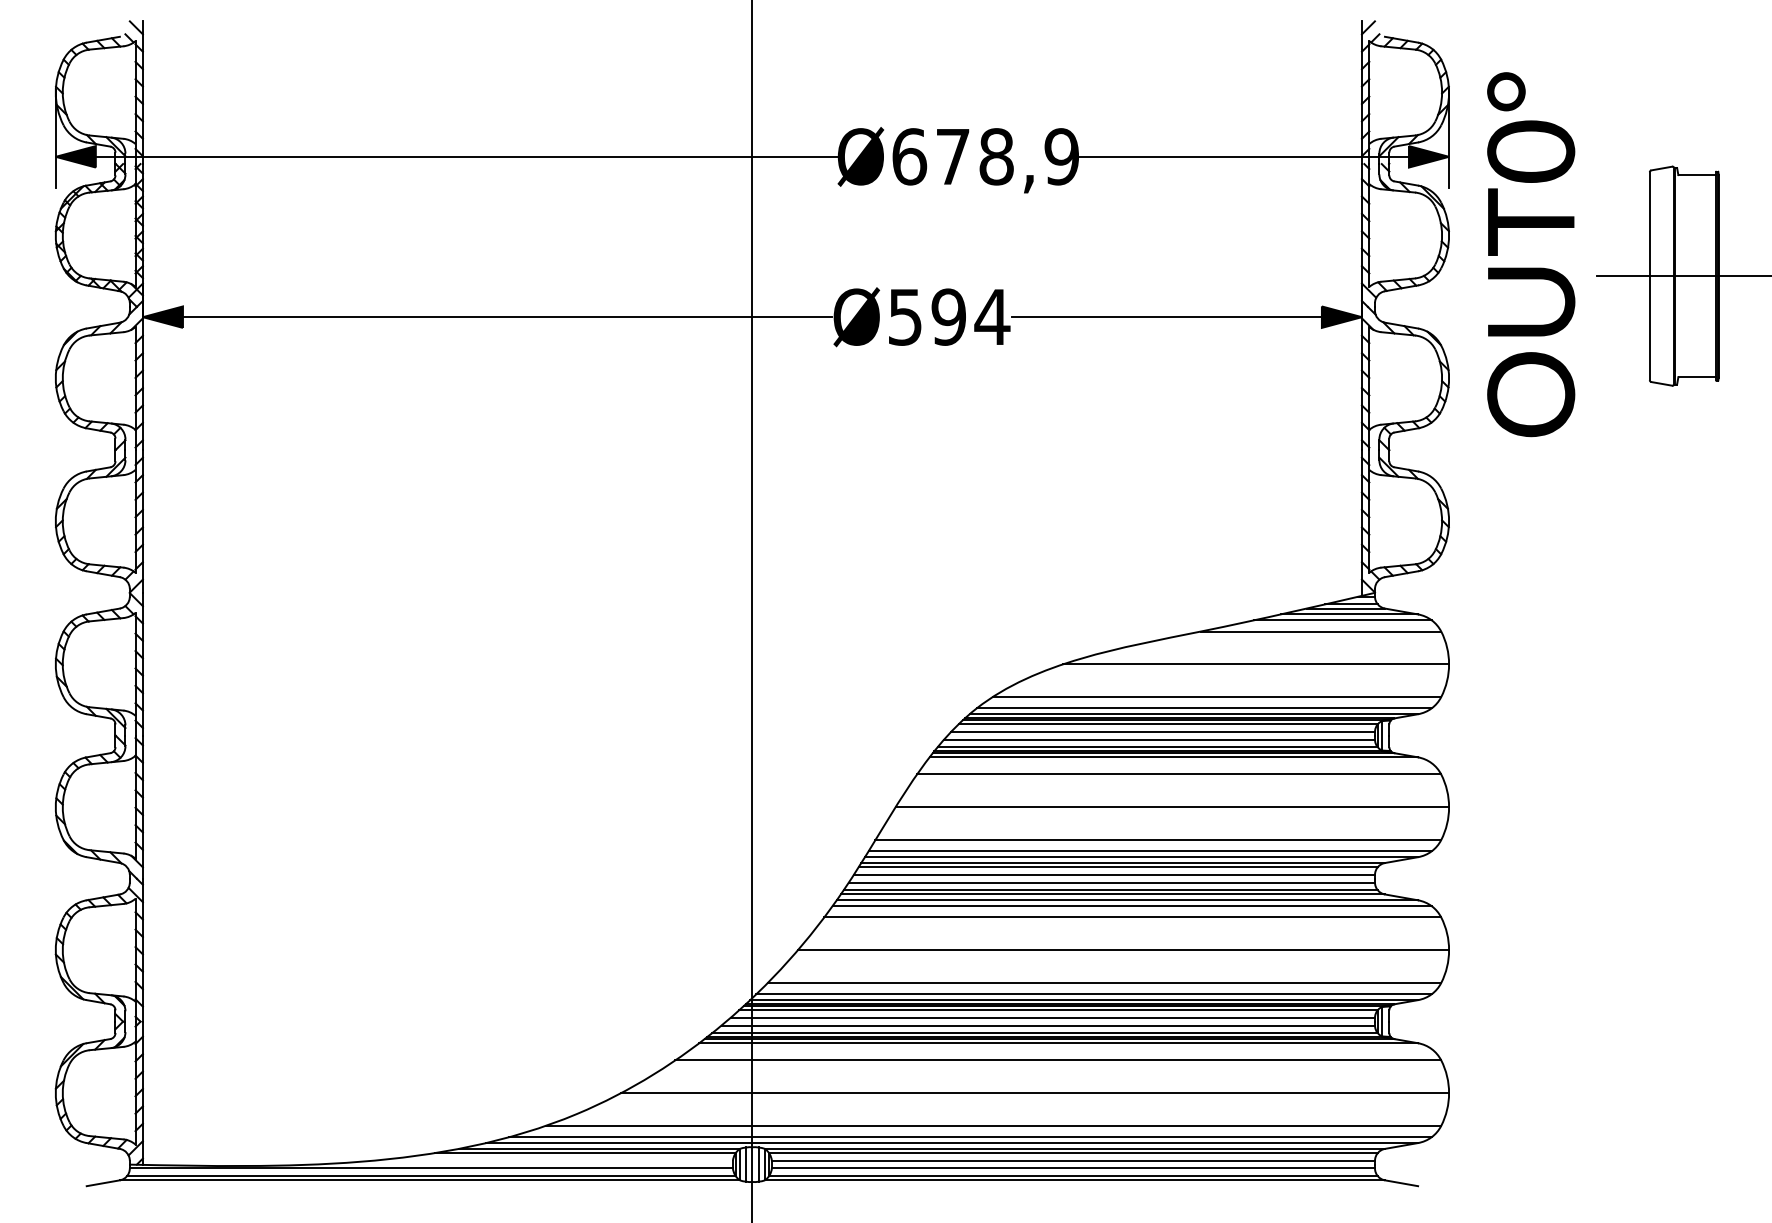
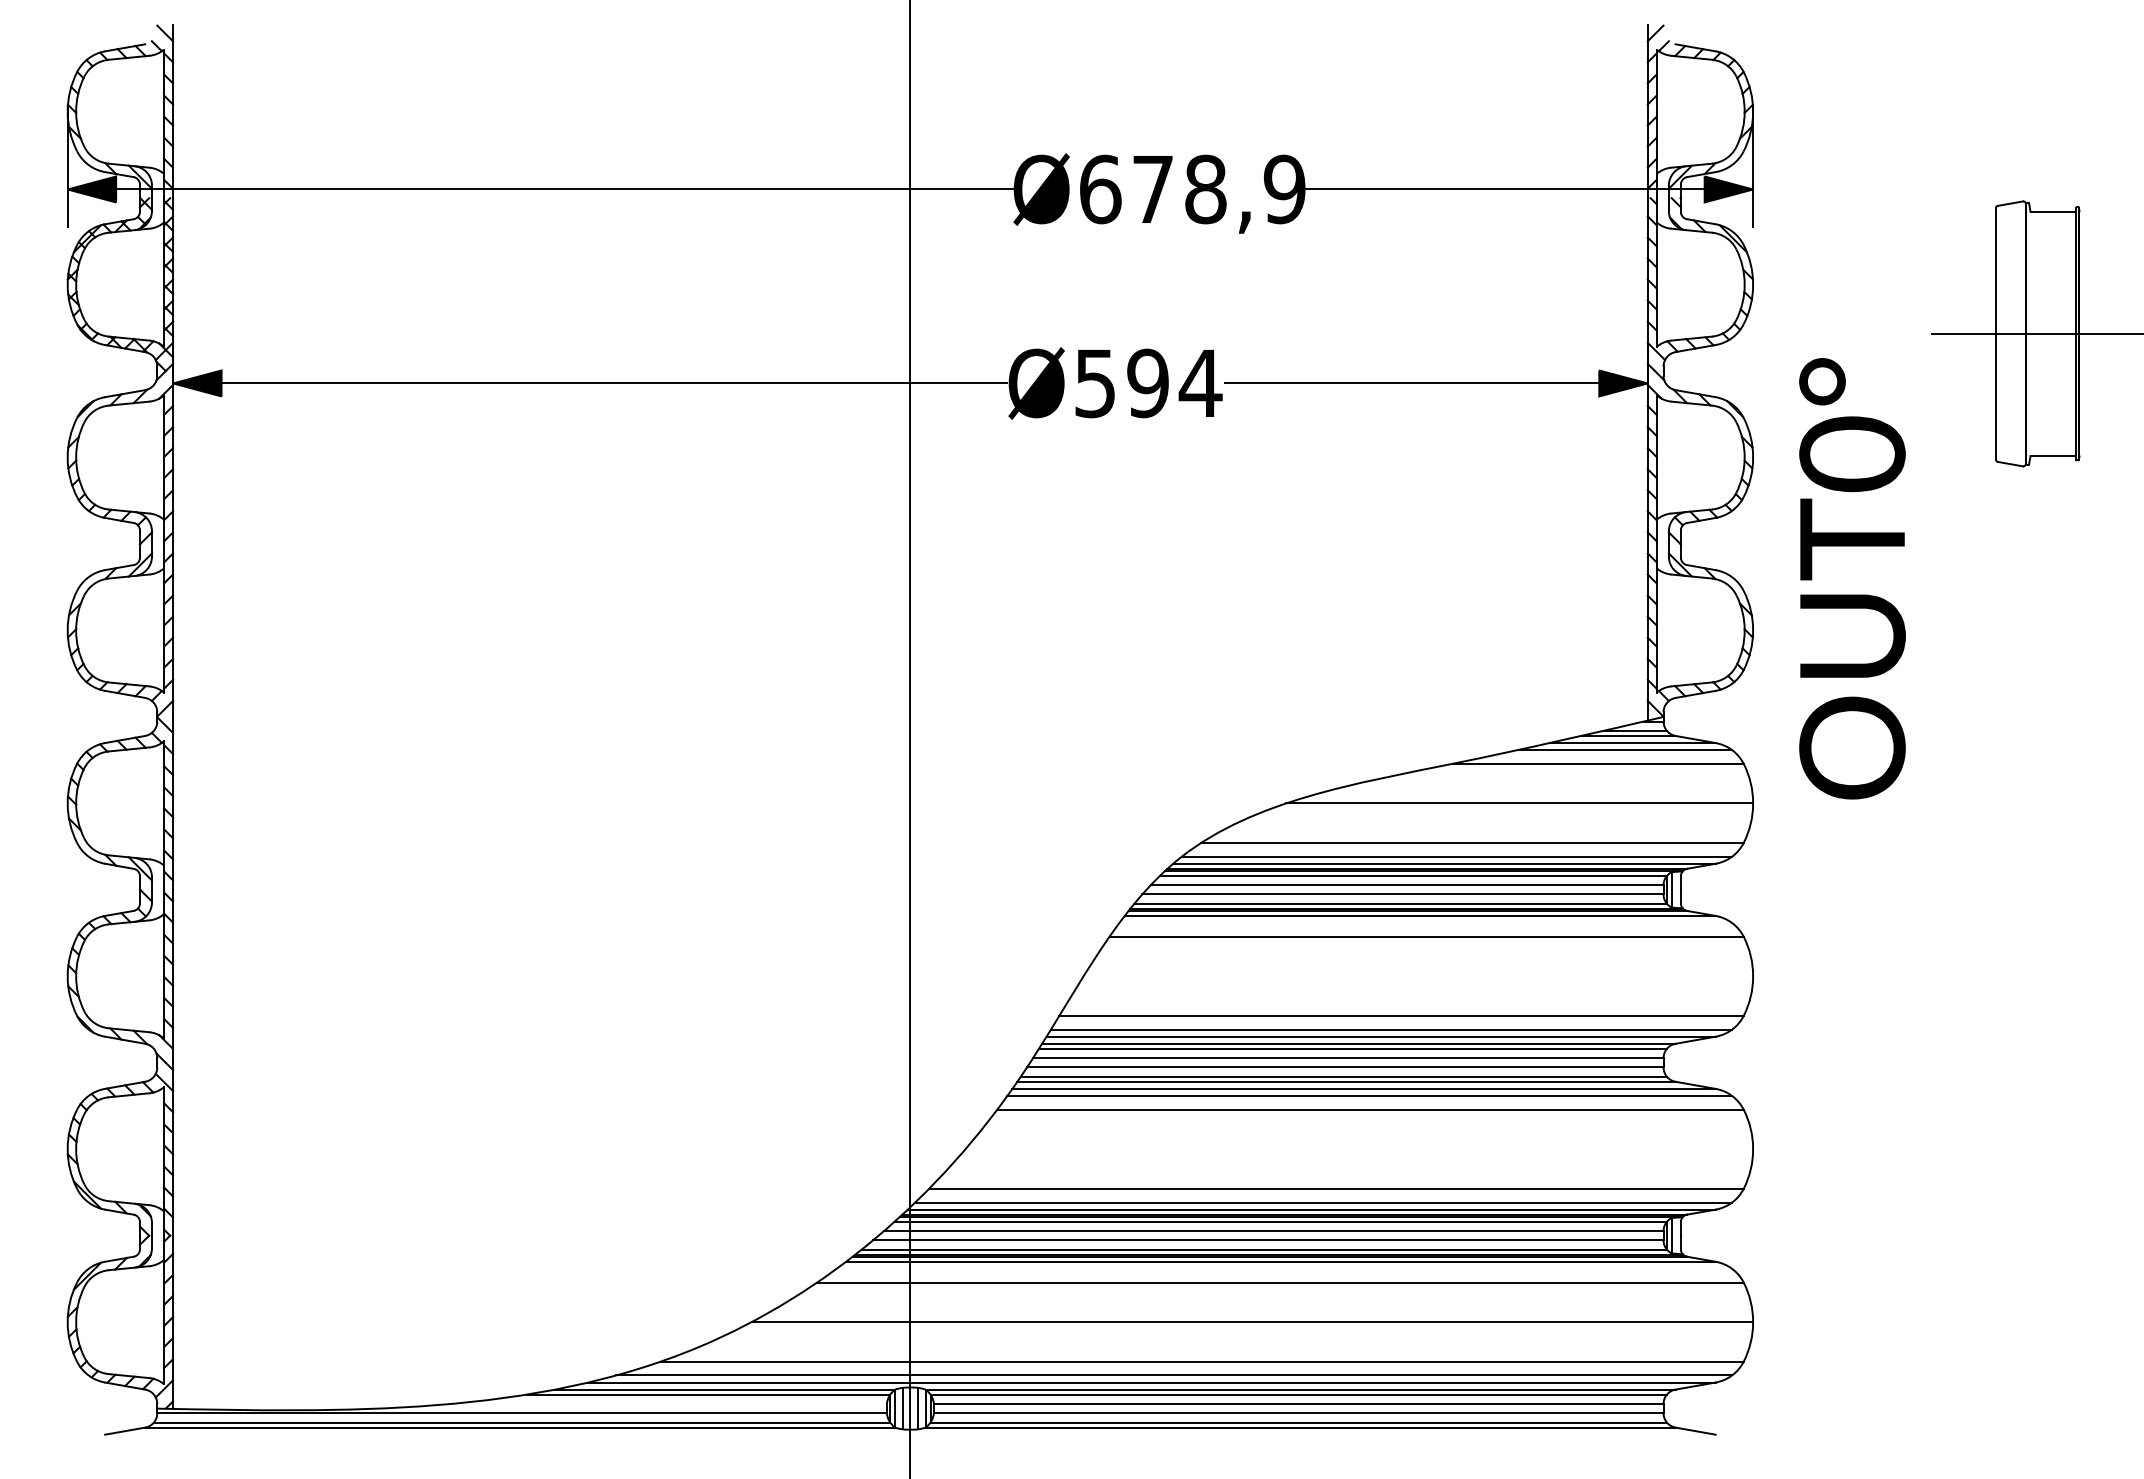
text: (1531, 254) -> (1852, 578), moved
line: (1172, 807) -> (1418, 976), removed
line: (1123, 950) -> (1359, 1149), removed

